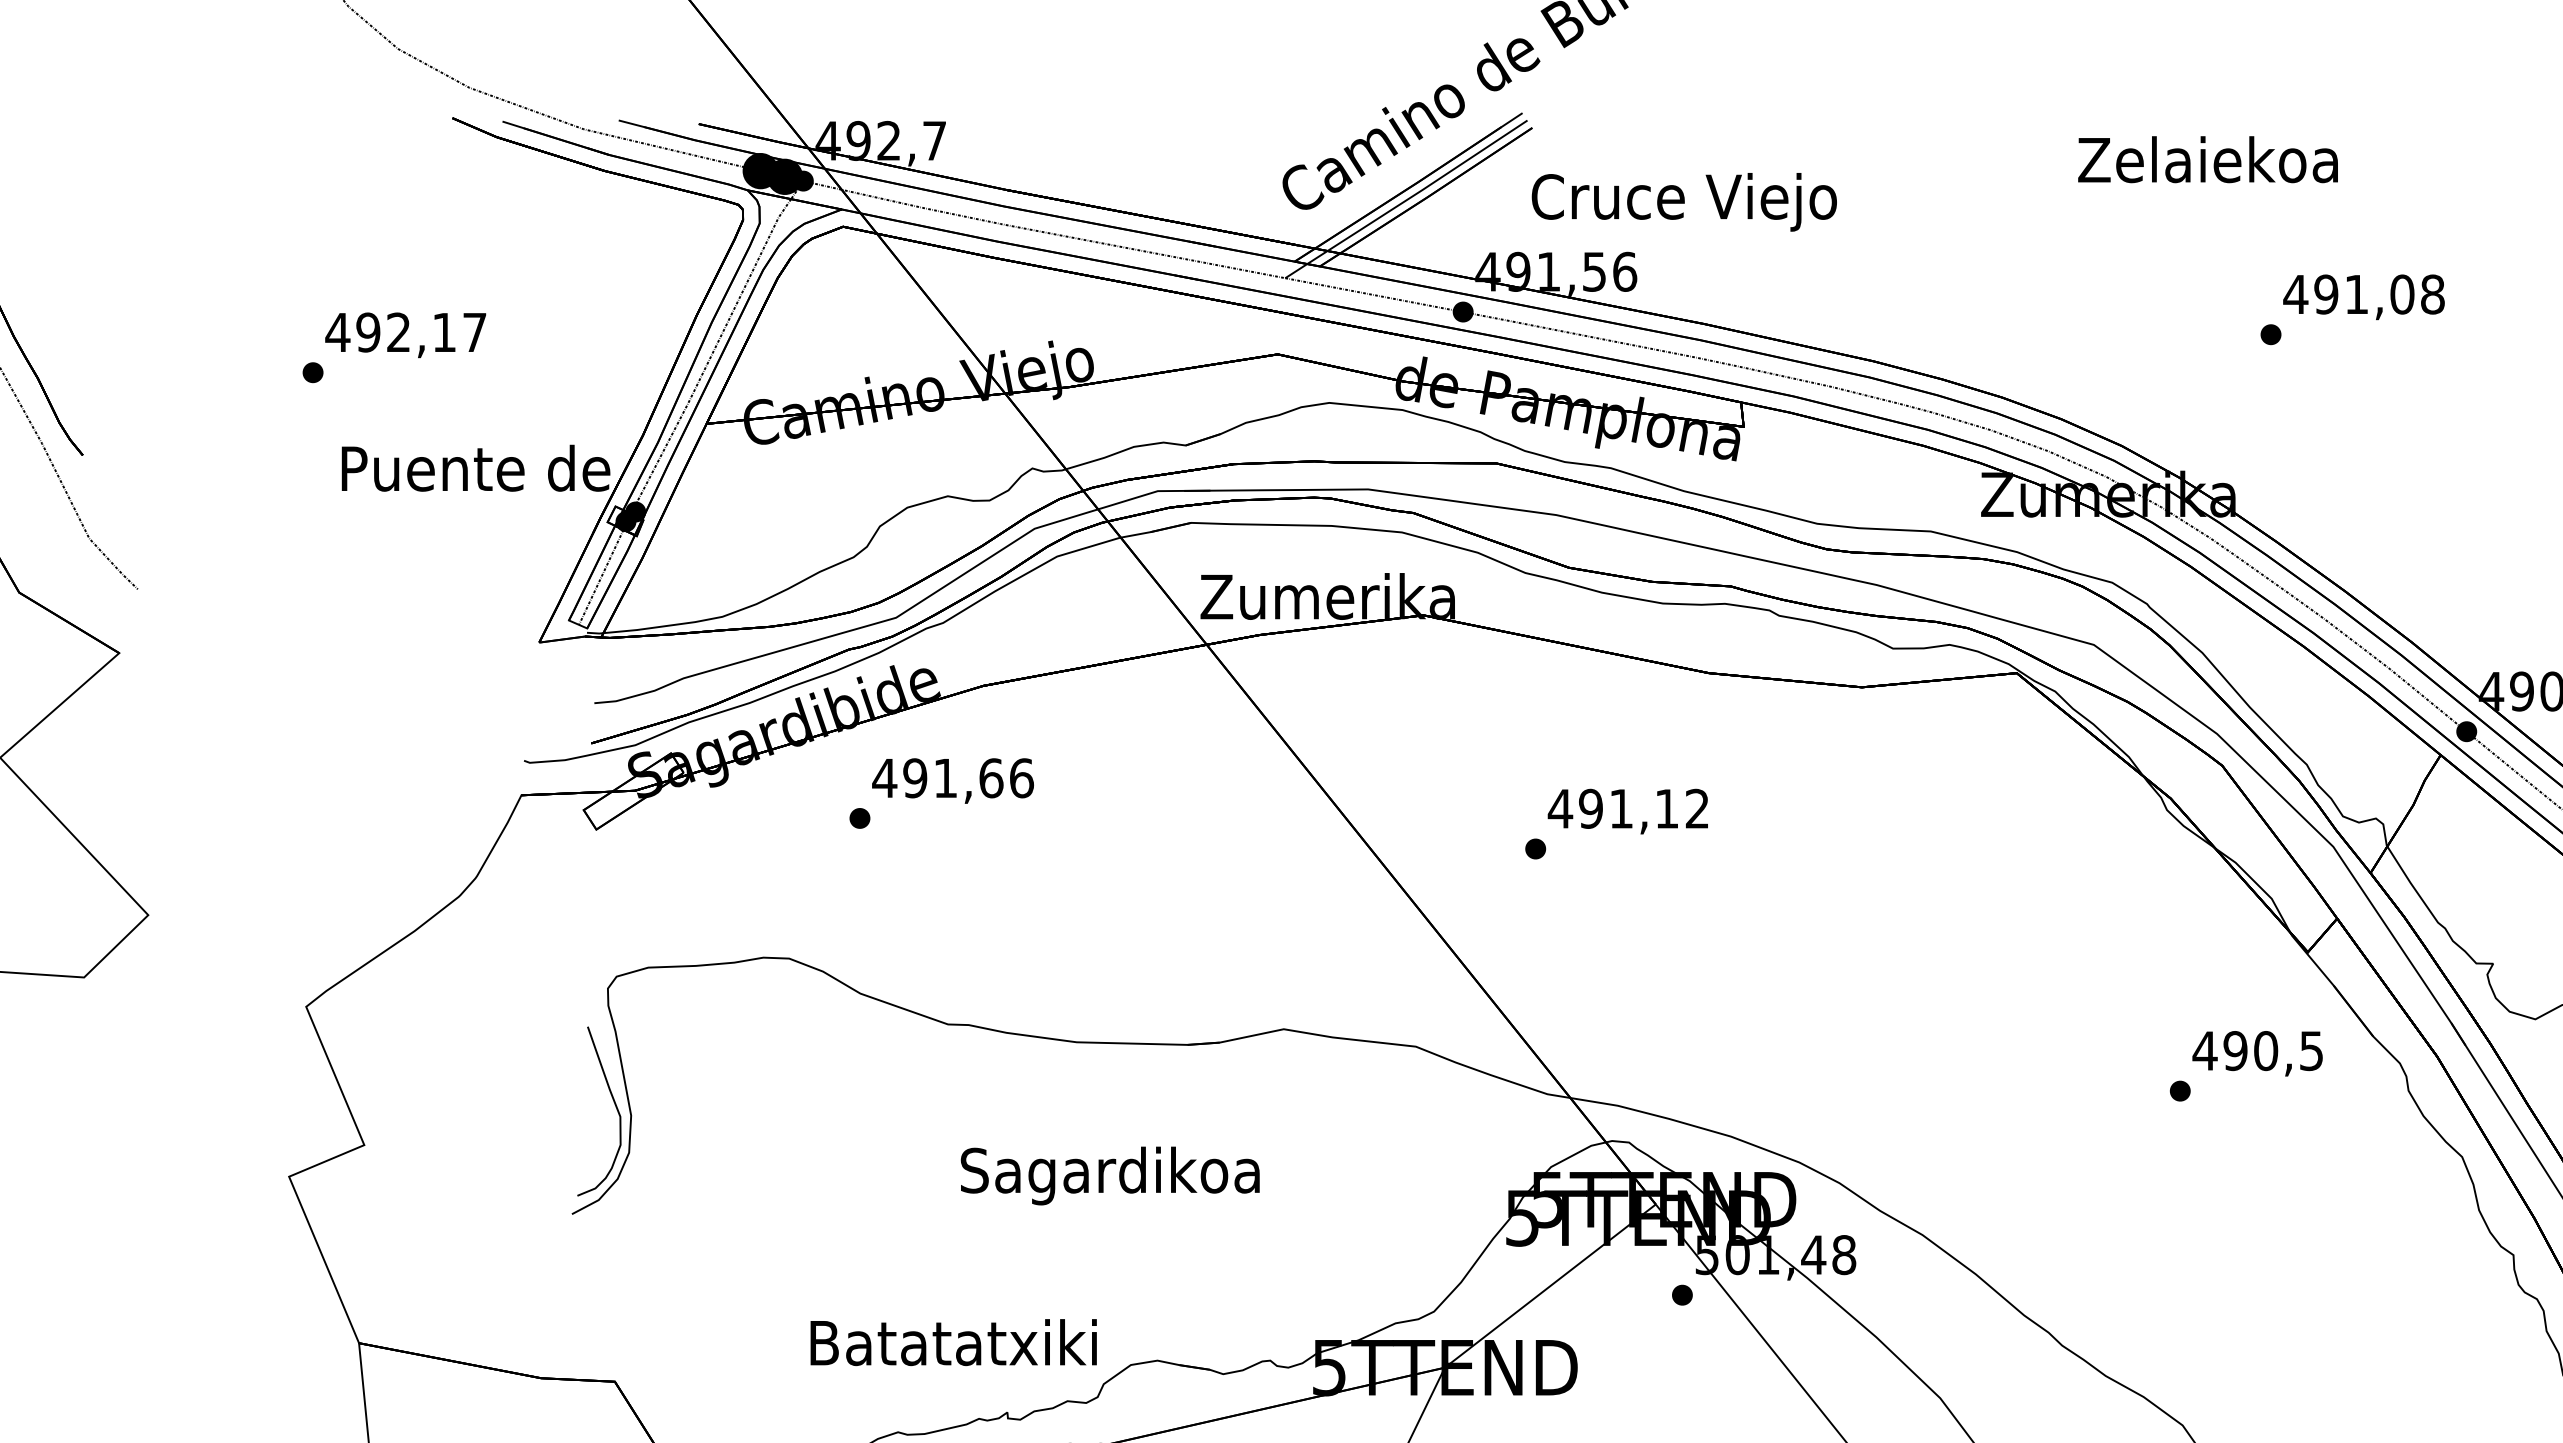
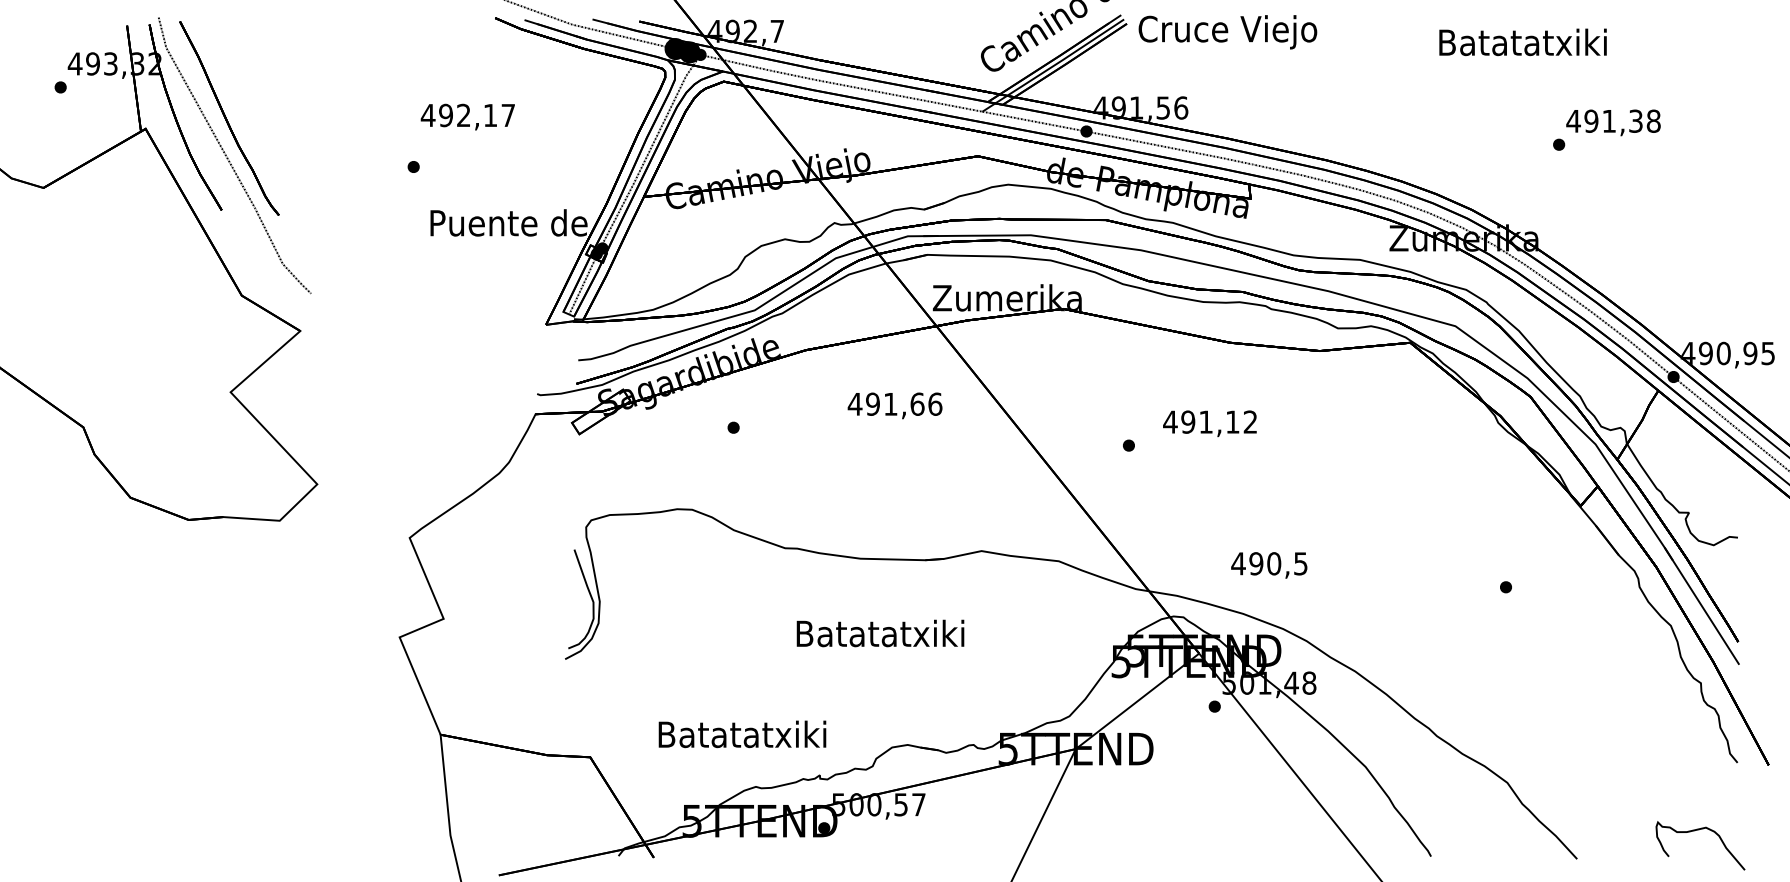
text: (2208, 159) -> (1522, 42), Zelaiekoa -> Batatatxiki
text: (1683, 202) -> (1227, 32), moved
text: (2401, 293) -> (1635, 120), 491,08 -> 491,38
text: (405, 334) -> (467, 116), moved
text: (952, 780) -> (894, 405), moved
text: (1627, 811) -> (1209, 423), moved
text: (2258, 1053) -> (1269, 565), moved
text: (1109, 1175) -> (879, 636), Sagardikoa -> Batatatxiki
text: (953, 1342) -> (742, 734), moved

